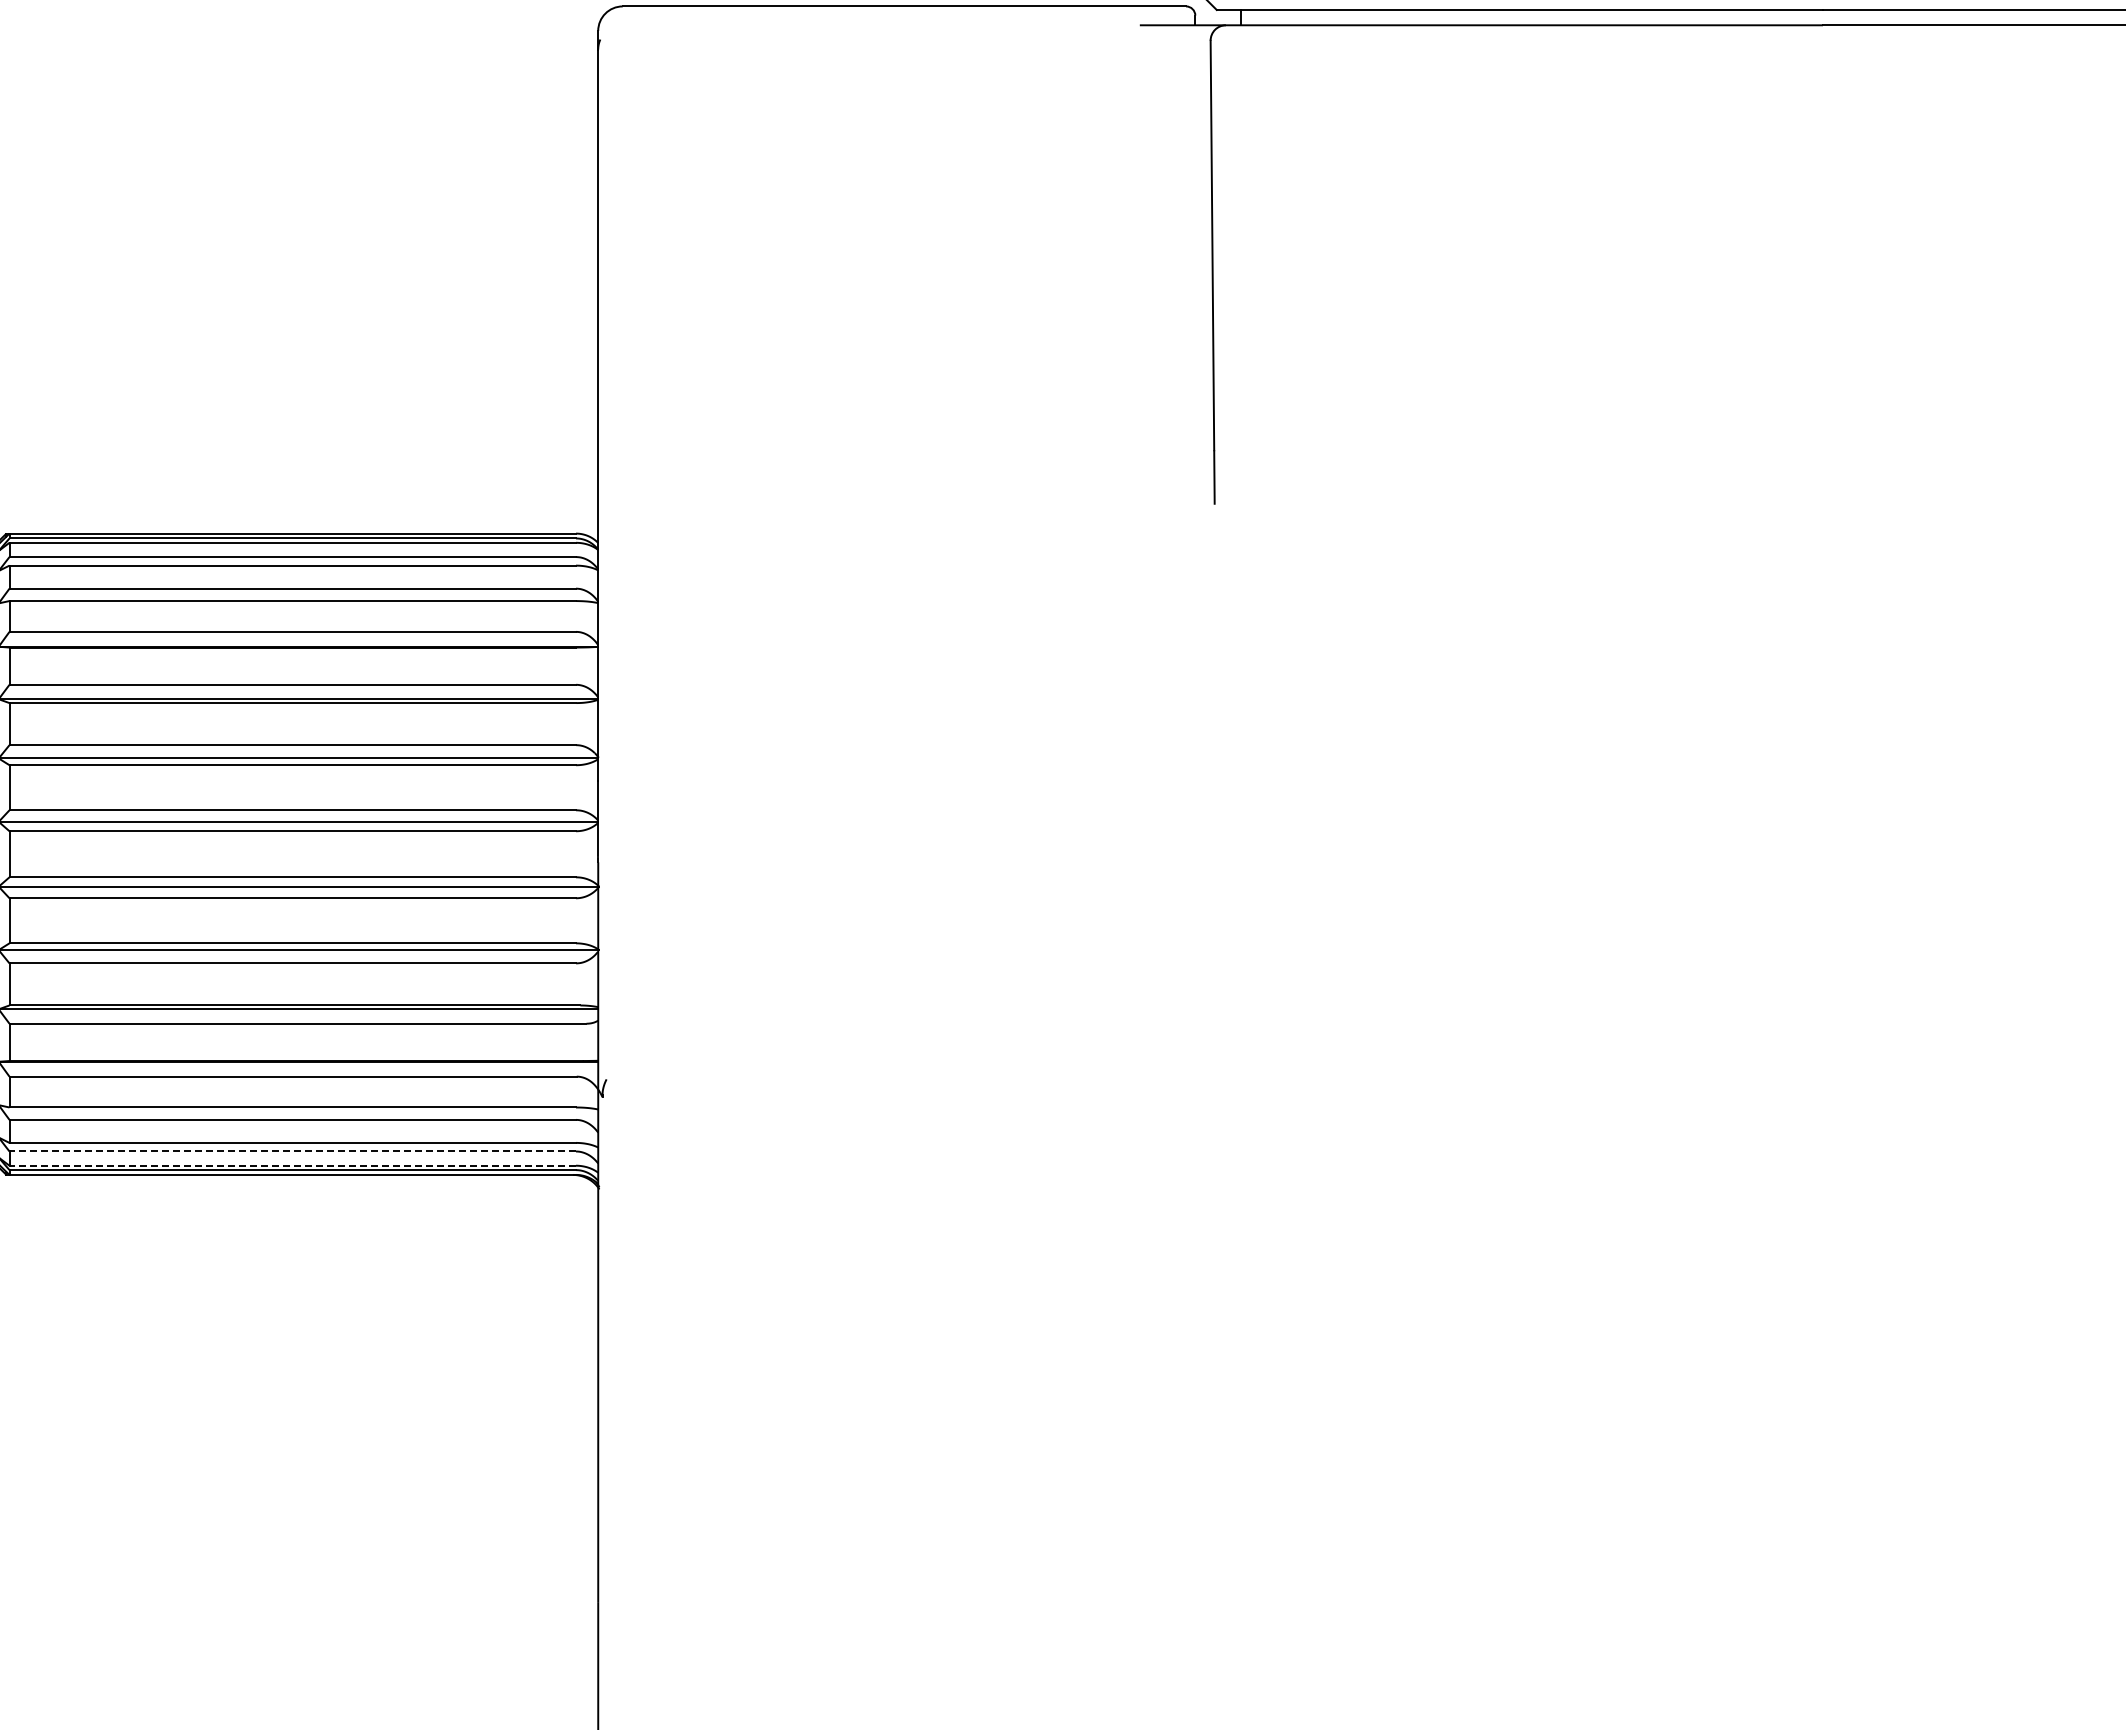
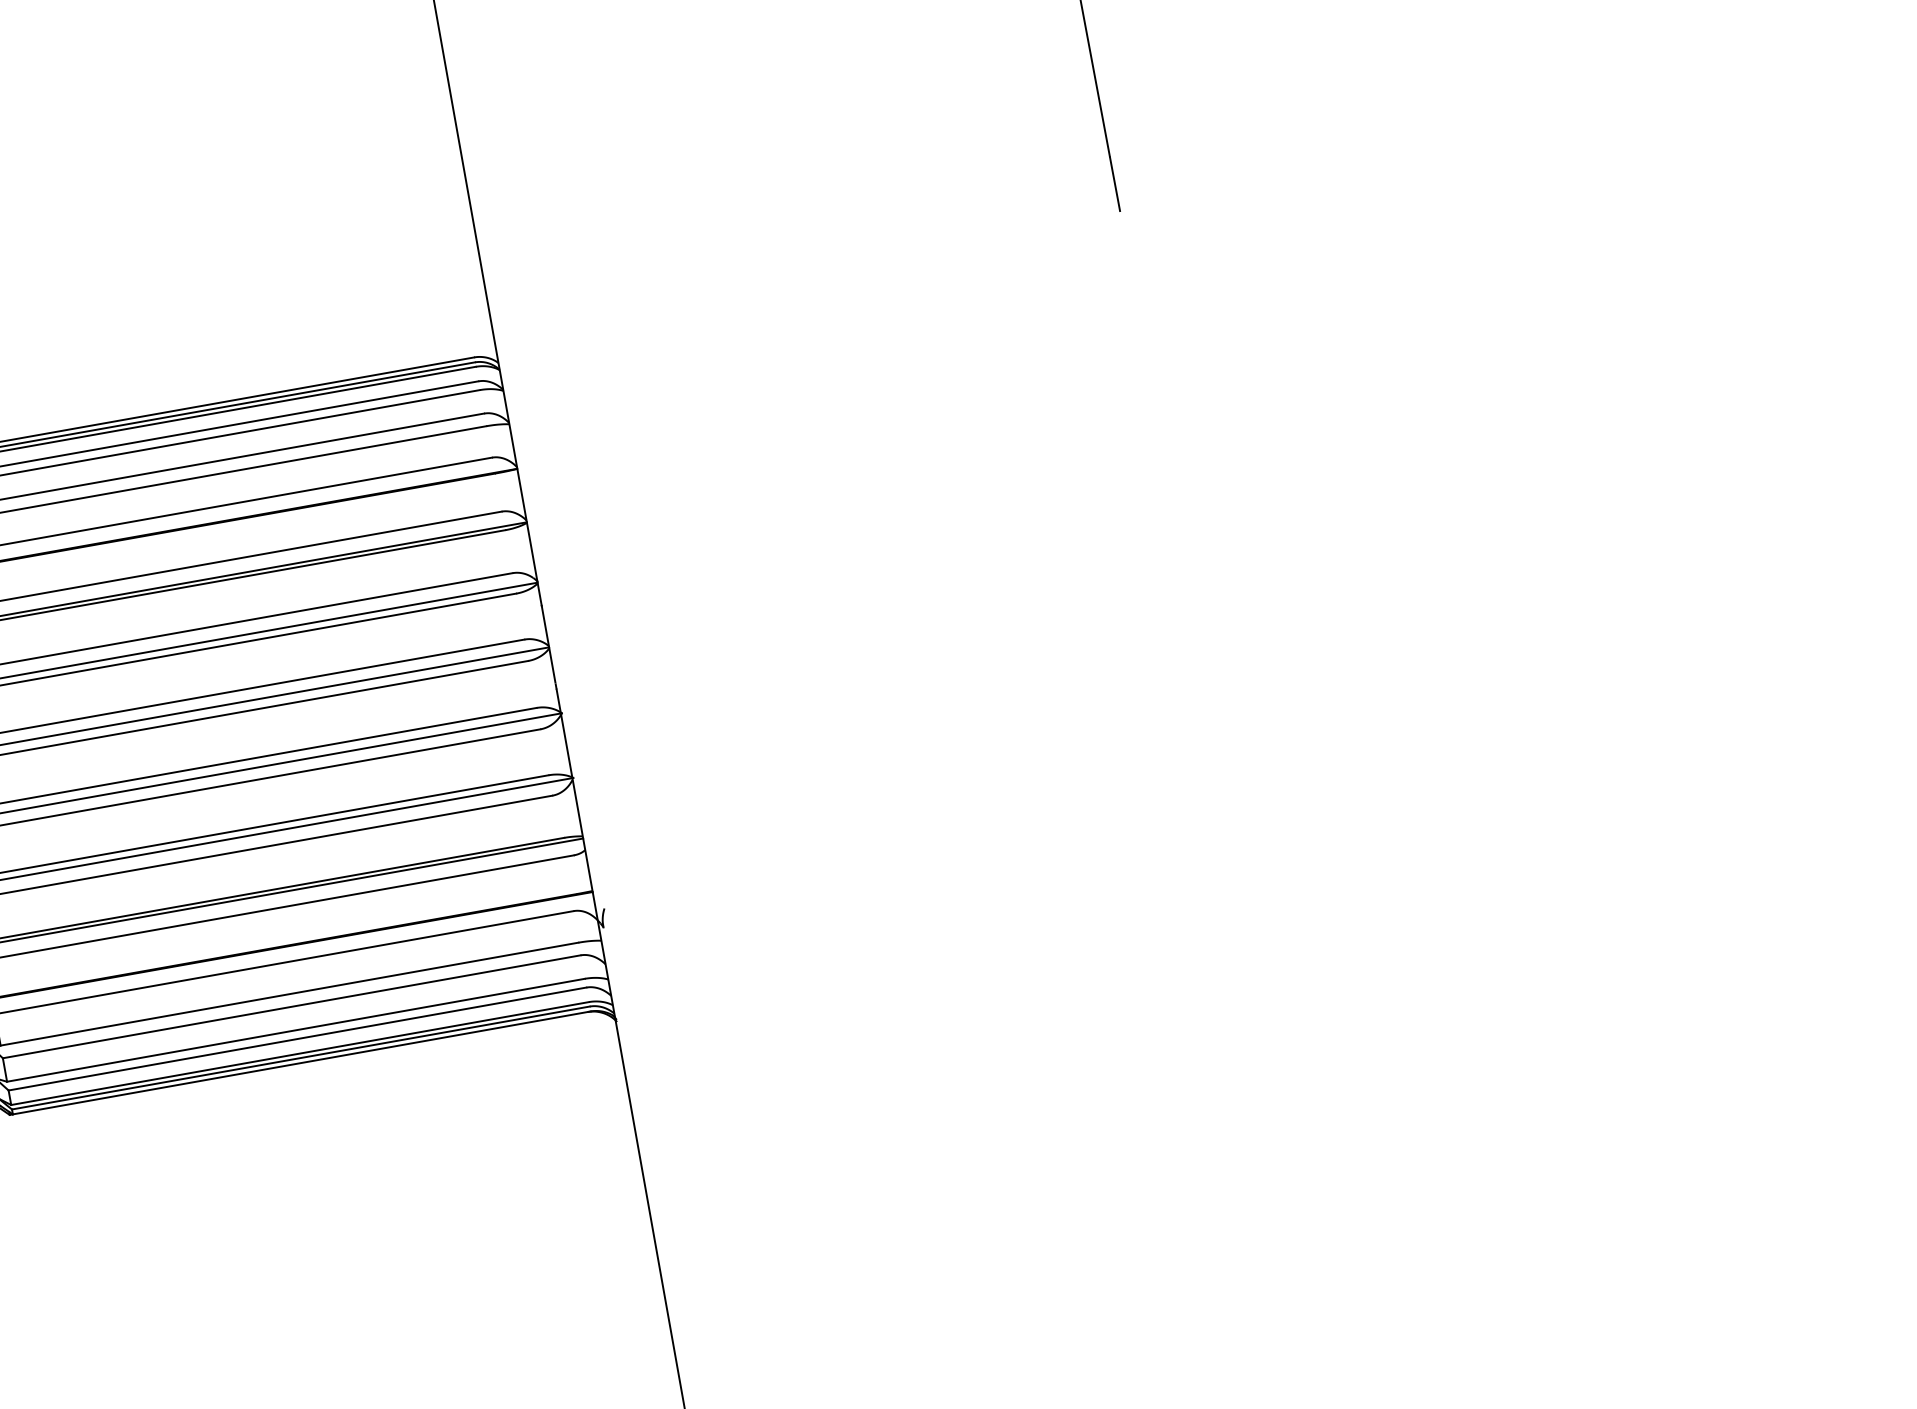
line: (292, 1151) -> (297, 1039), dashed -> solid
line: (292, 1165) -> (299, 1053), dashed -> solid

